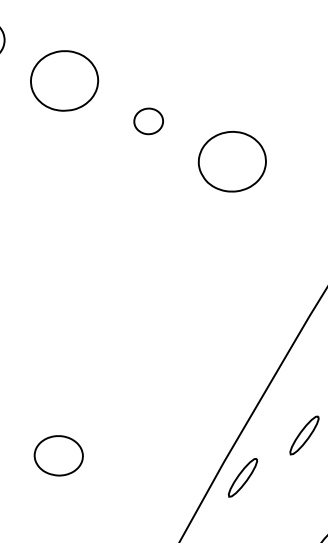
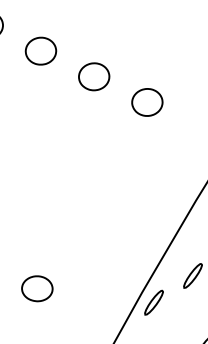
part: (63, 79) -> (40, 50), size x0.71
part: (149, 120) -> (94, 76), size x1.67
part: (232, 161) -> (147, 102), size x0.71

